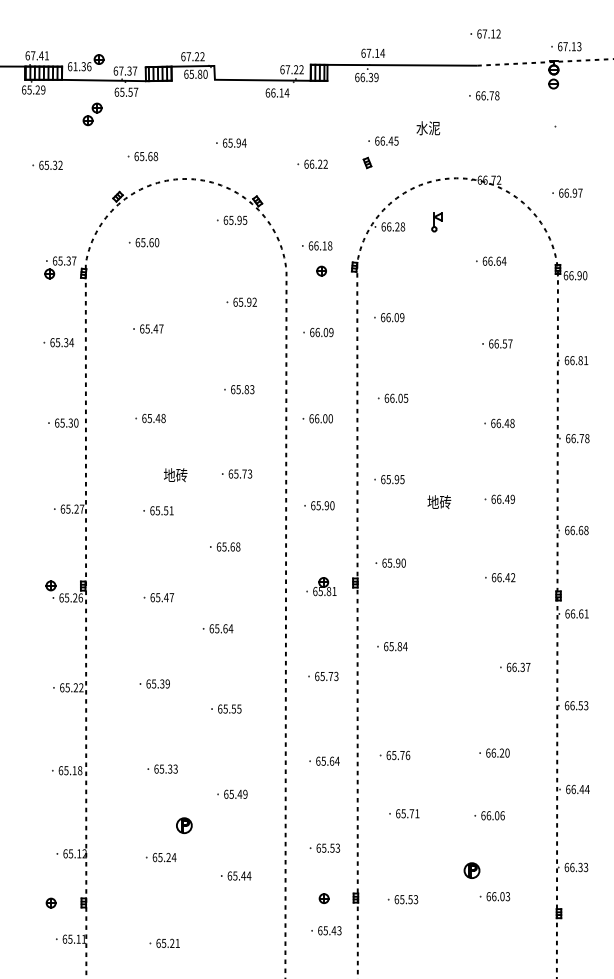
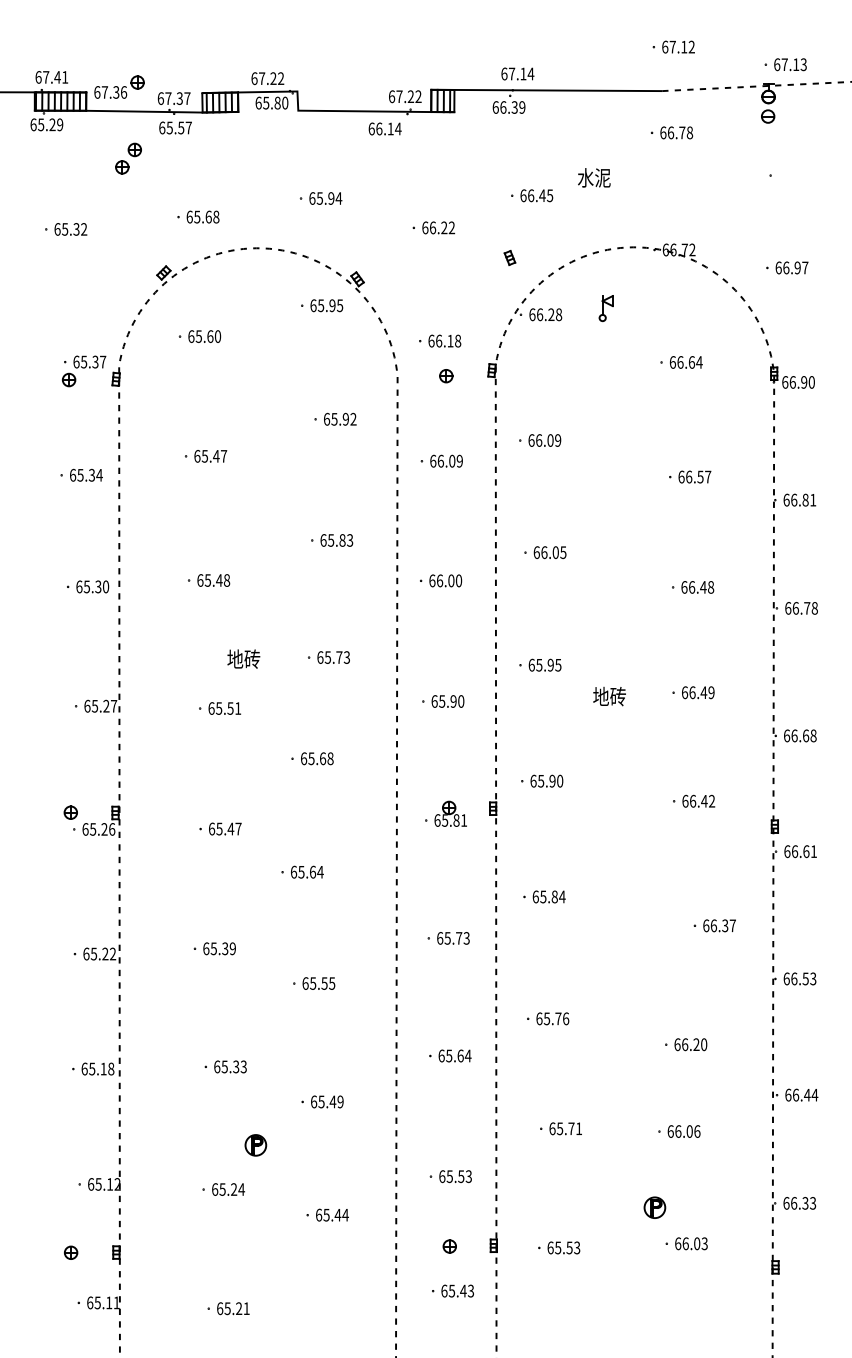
text: (75, 66) -> (104, 92), 61.36 -> 67.36
part: (367, 162) -> (509, 257), moved
text: (394, 755) -> (547, 1018), moved

